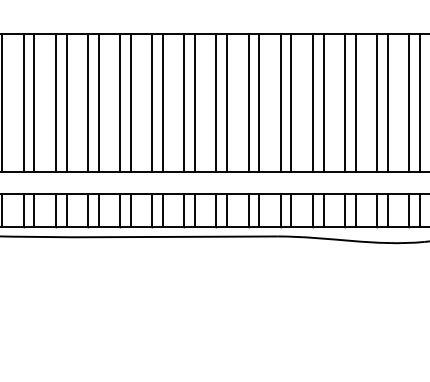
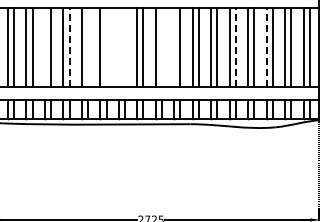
line: (22, 103) -> (44, 47), removed
line: (66, 103) -> (69, 47), solid -> dashed
line: (99, 103) -> (88, 47), removed
line: (130, 103) -> (106, 47), removed
line: (151, 103) -> (118, 47), removed
line: (162, 103) -> (124, 47), removed
line: (226, 103) -> (161, 47), removed
line: (249, 103) -> (174, 47), removed
line: (355, 103) -> (235, 47), solid -> dashed
line: (409, 103) -> (266, 47), solid -> dashed

